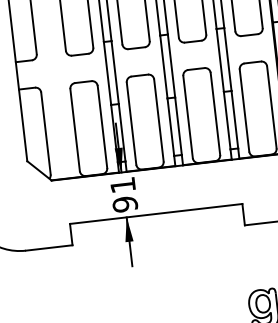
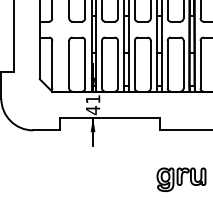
text: (124, 204) -> (92, 110), 91 -> 41

